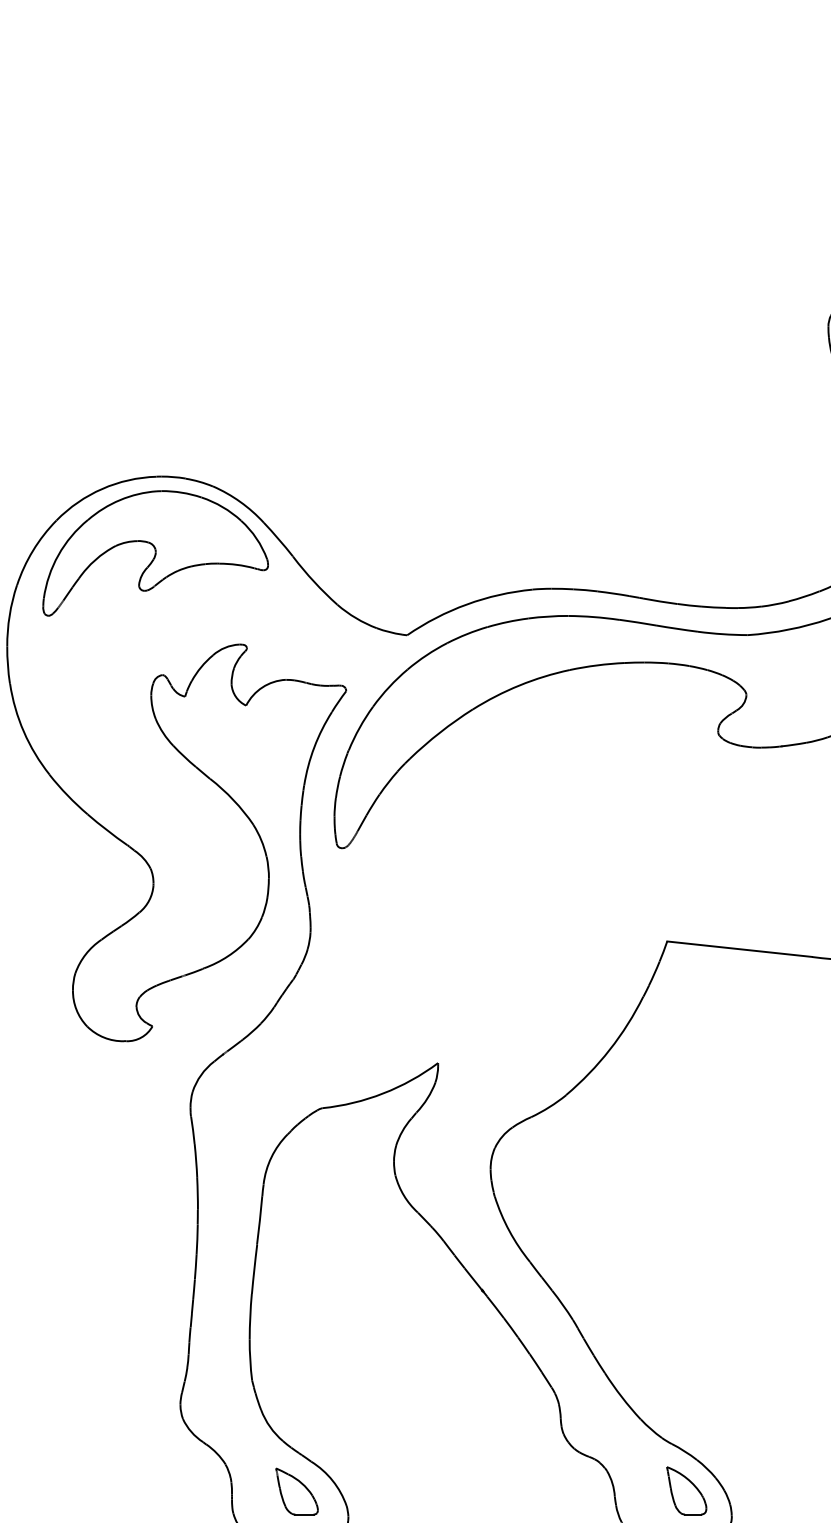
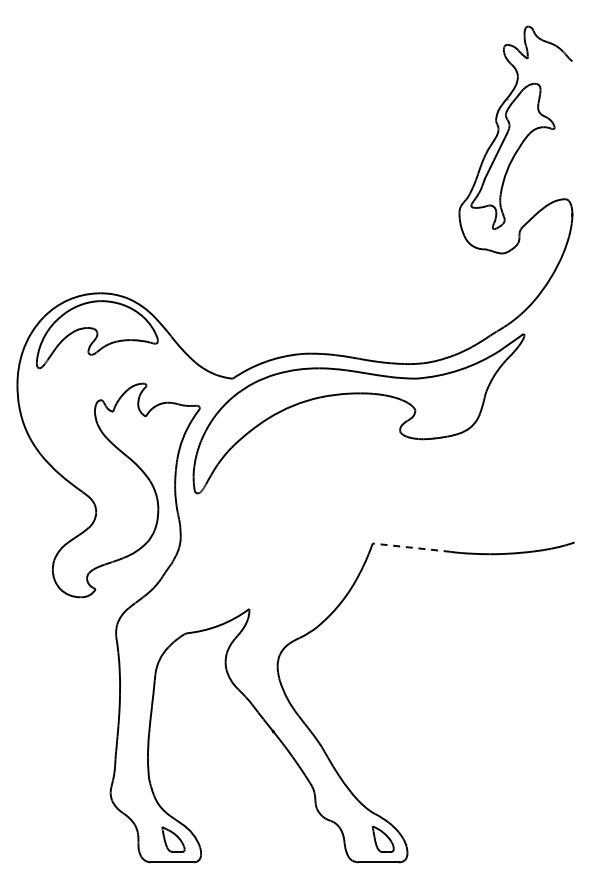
line: (739, 948) -> (411, 547), solid -> dashed

